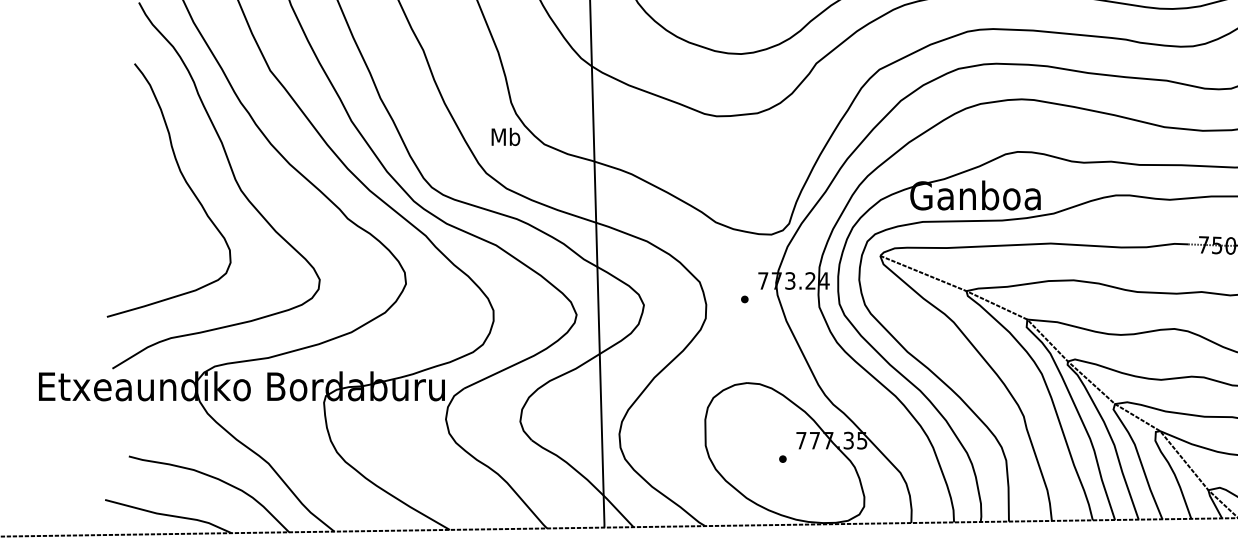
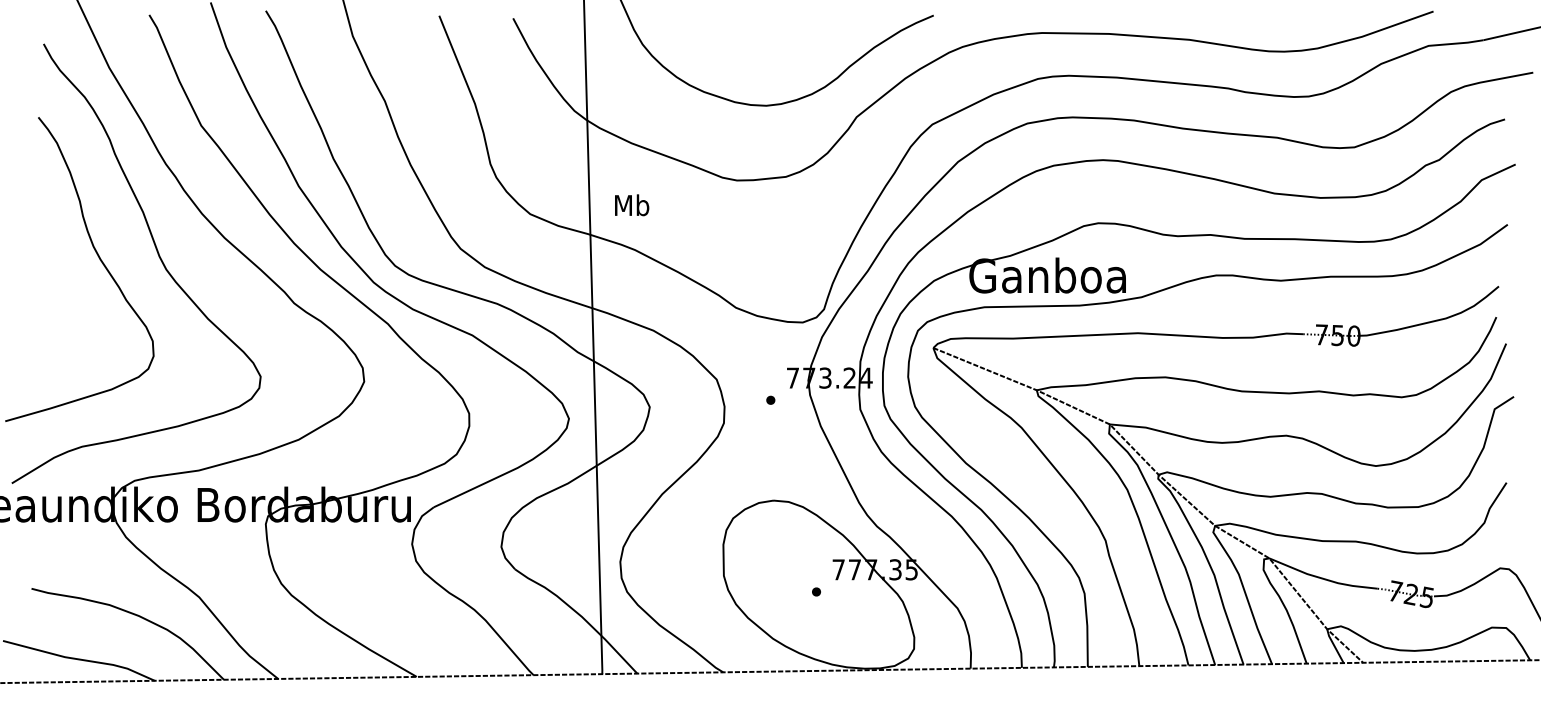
text: (506, 137) -> (632, 205), moved

